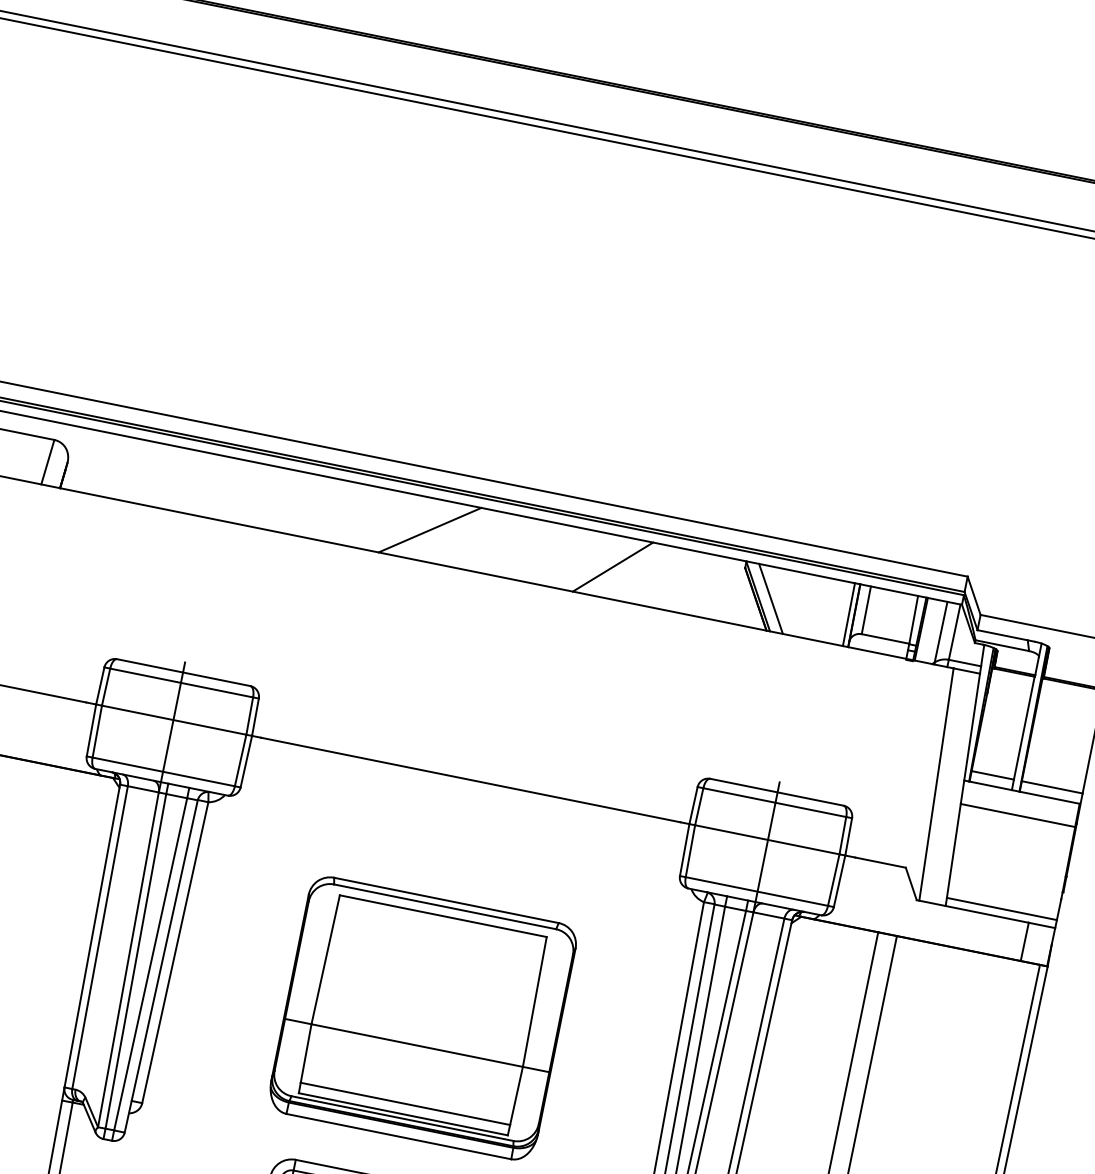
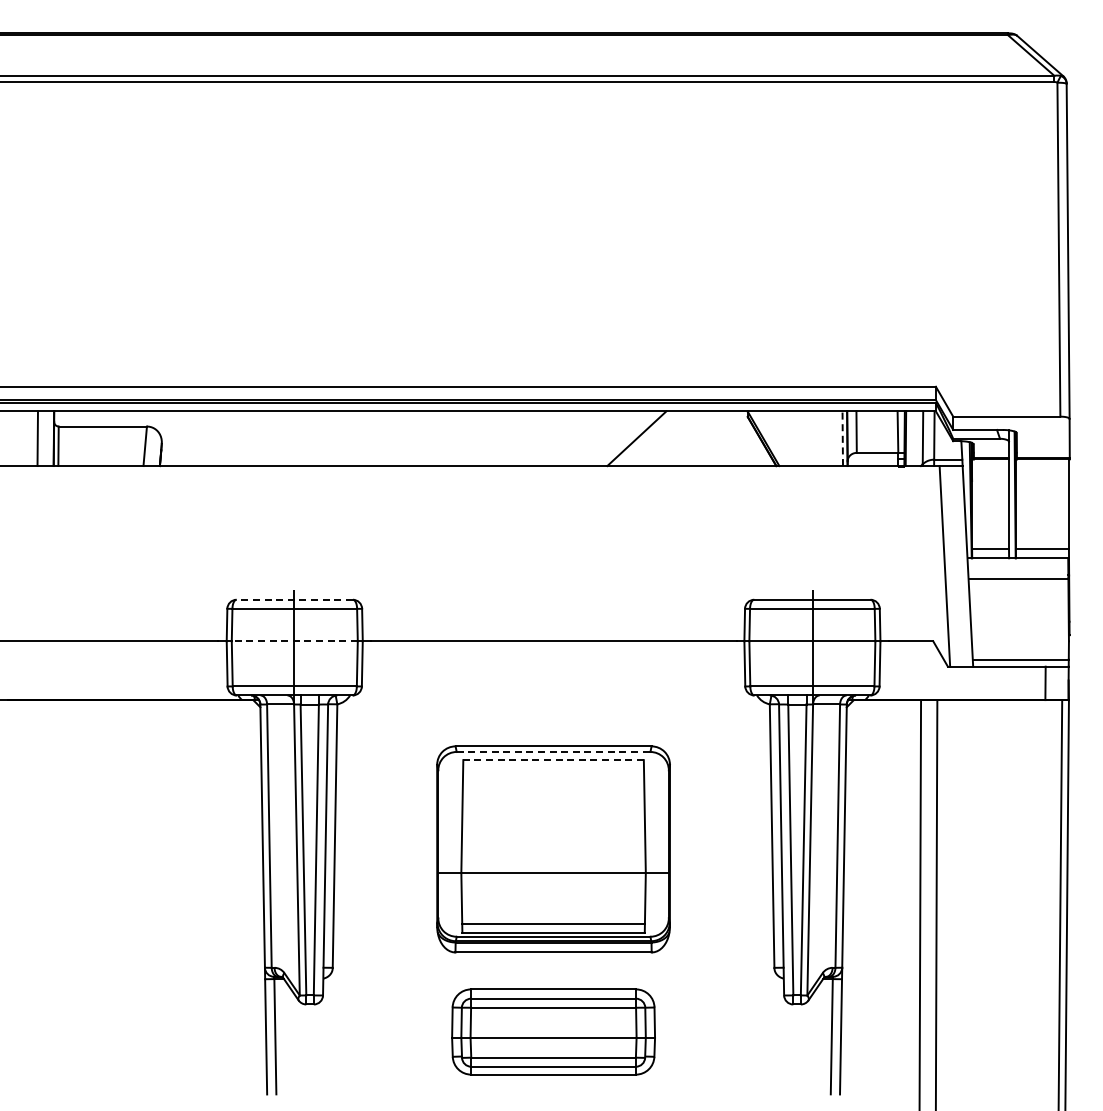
line: (429, 529) -> (476, 438), removed
line: (770, 598) -> (774, 438), removed
line: (848, 614) -> (842, 438), solid -> dashed
line: (183, 672) -> (294, 599), solid -> dashed
line: (173, 720) -> (294, 641), solid -> dashed
line: (445, 906) -> (553, 751), solid -> dashed
line: (443, 916) -> (553, 760), solid -> dashed

